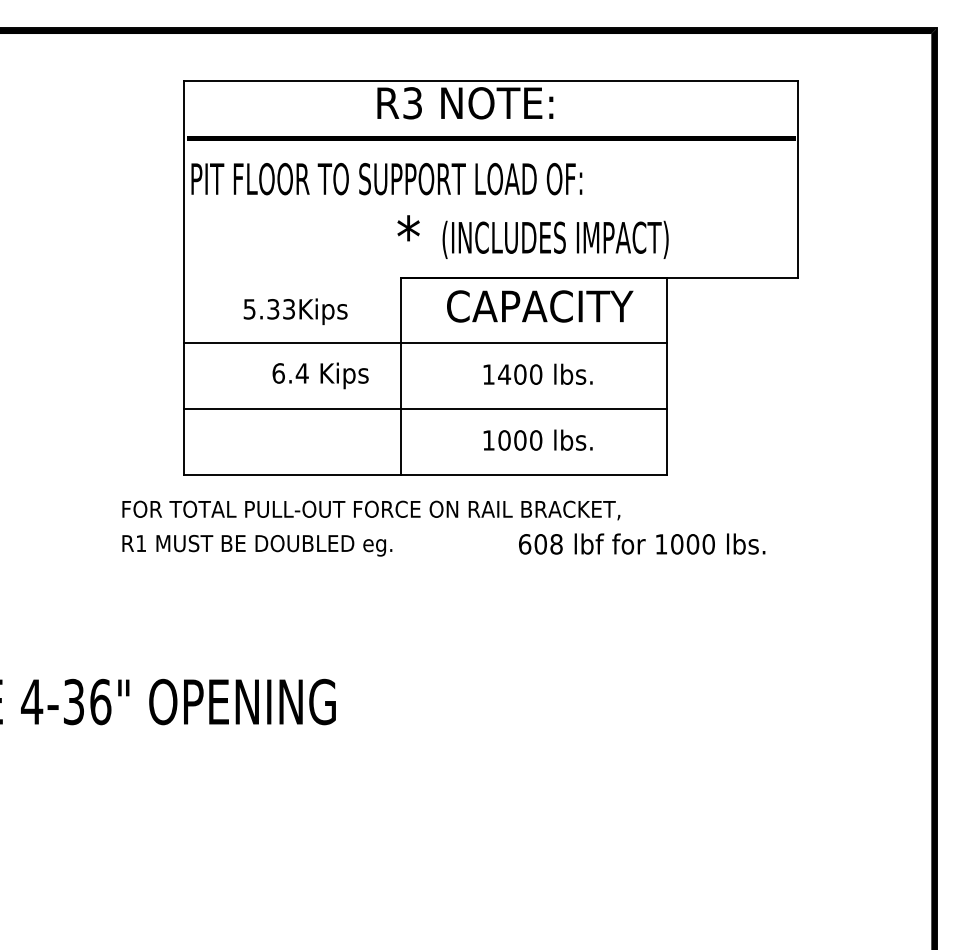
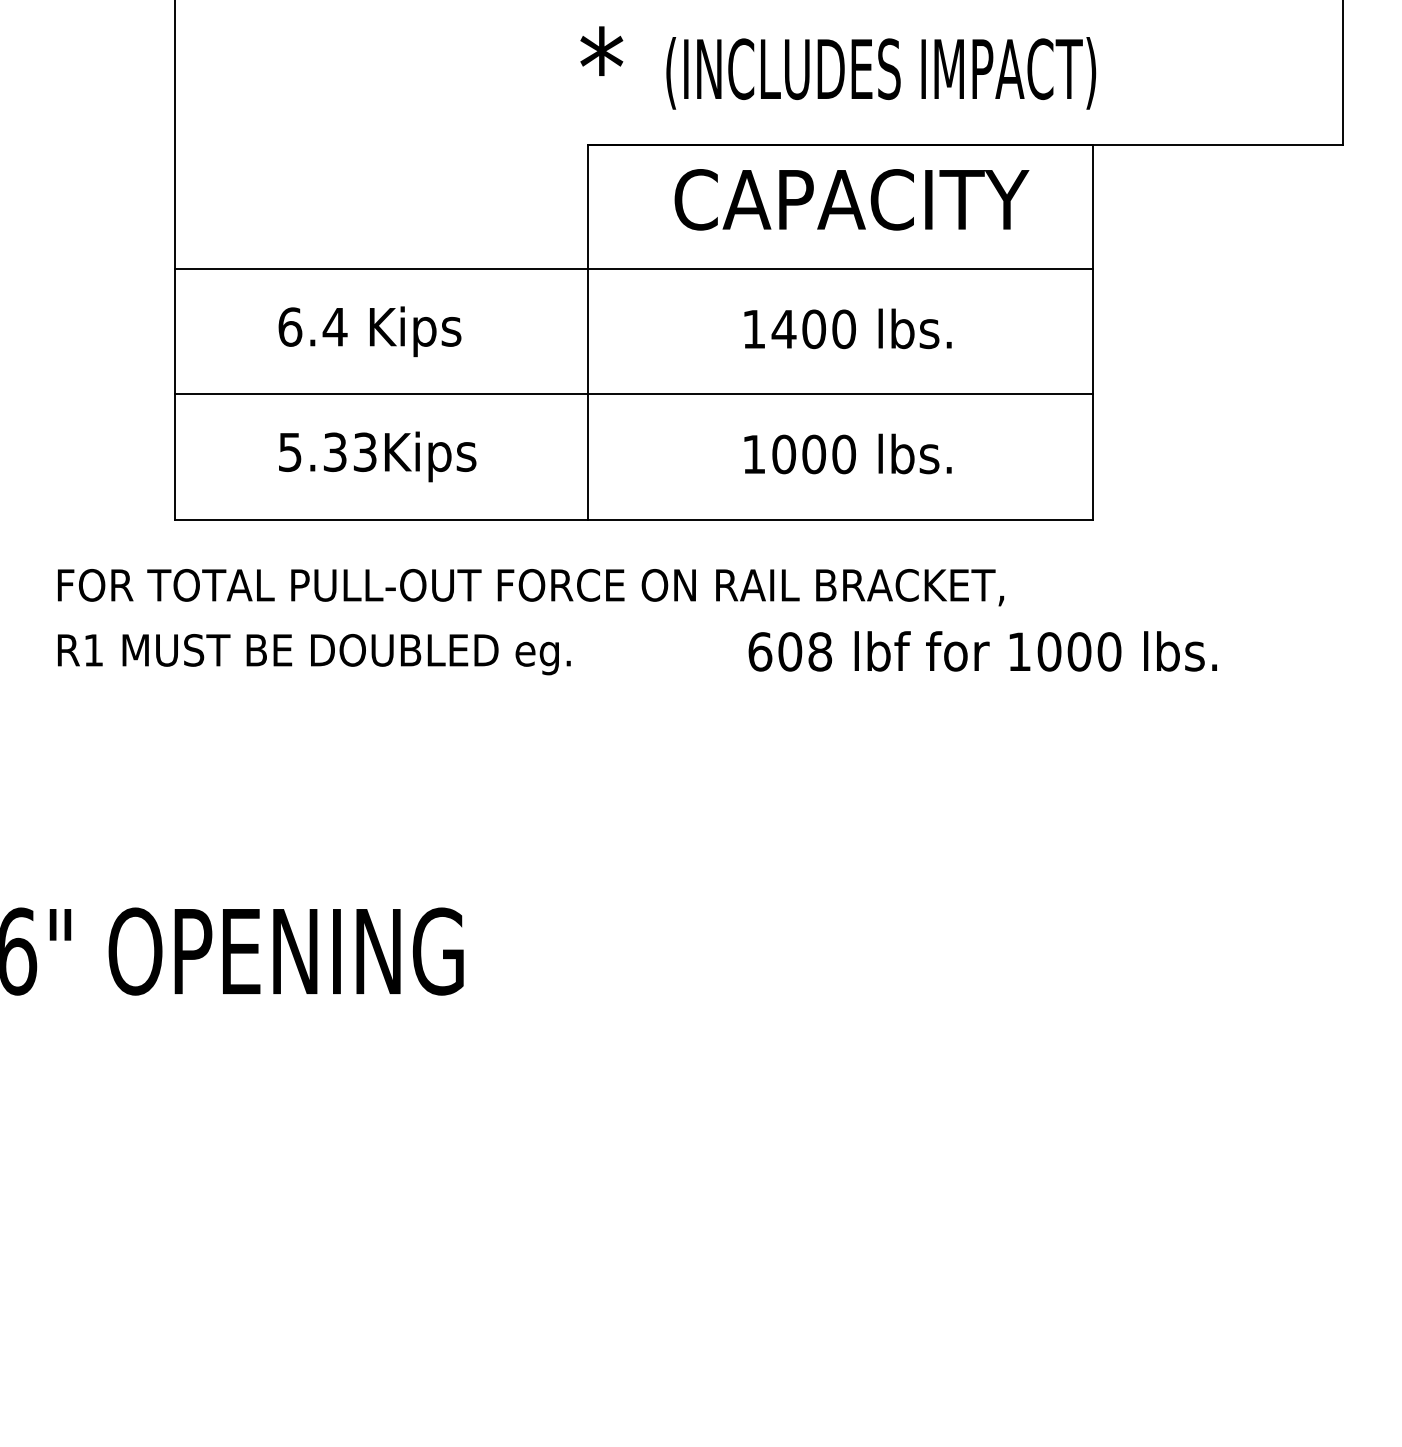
text: (295, 311) -> (377, 456), moved
text: (320, 375) -> (369, 330), moved
text: (642, 543) -> (983, 650), moved

